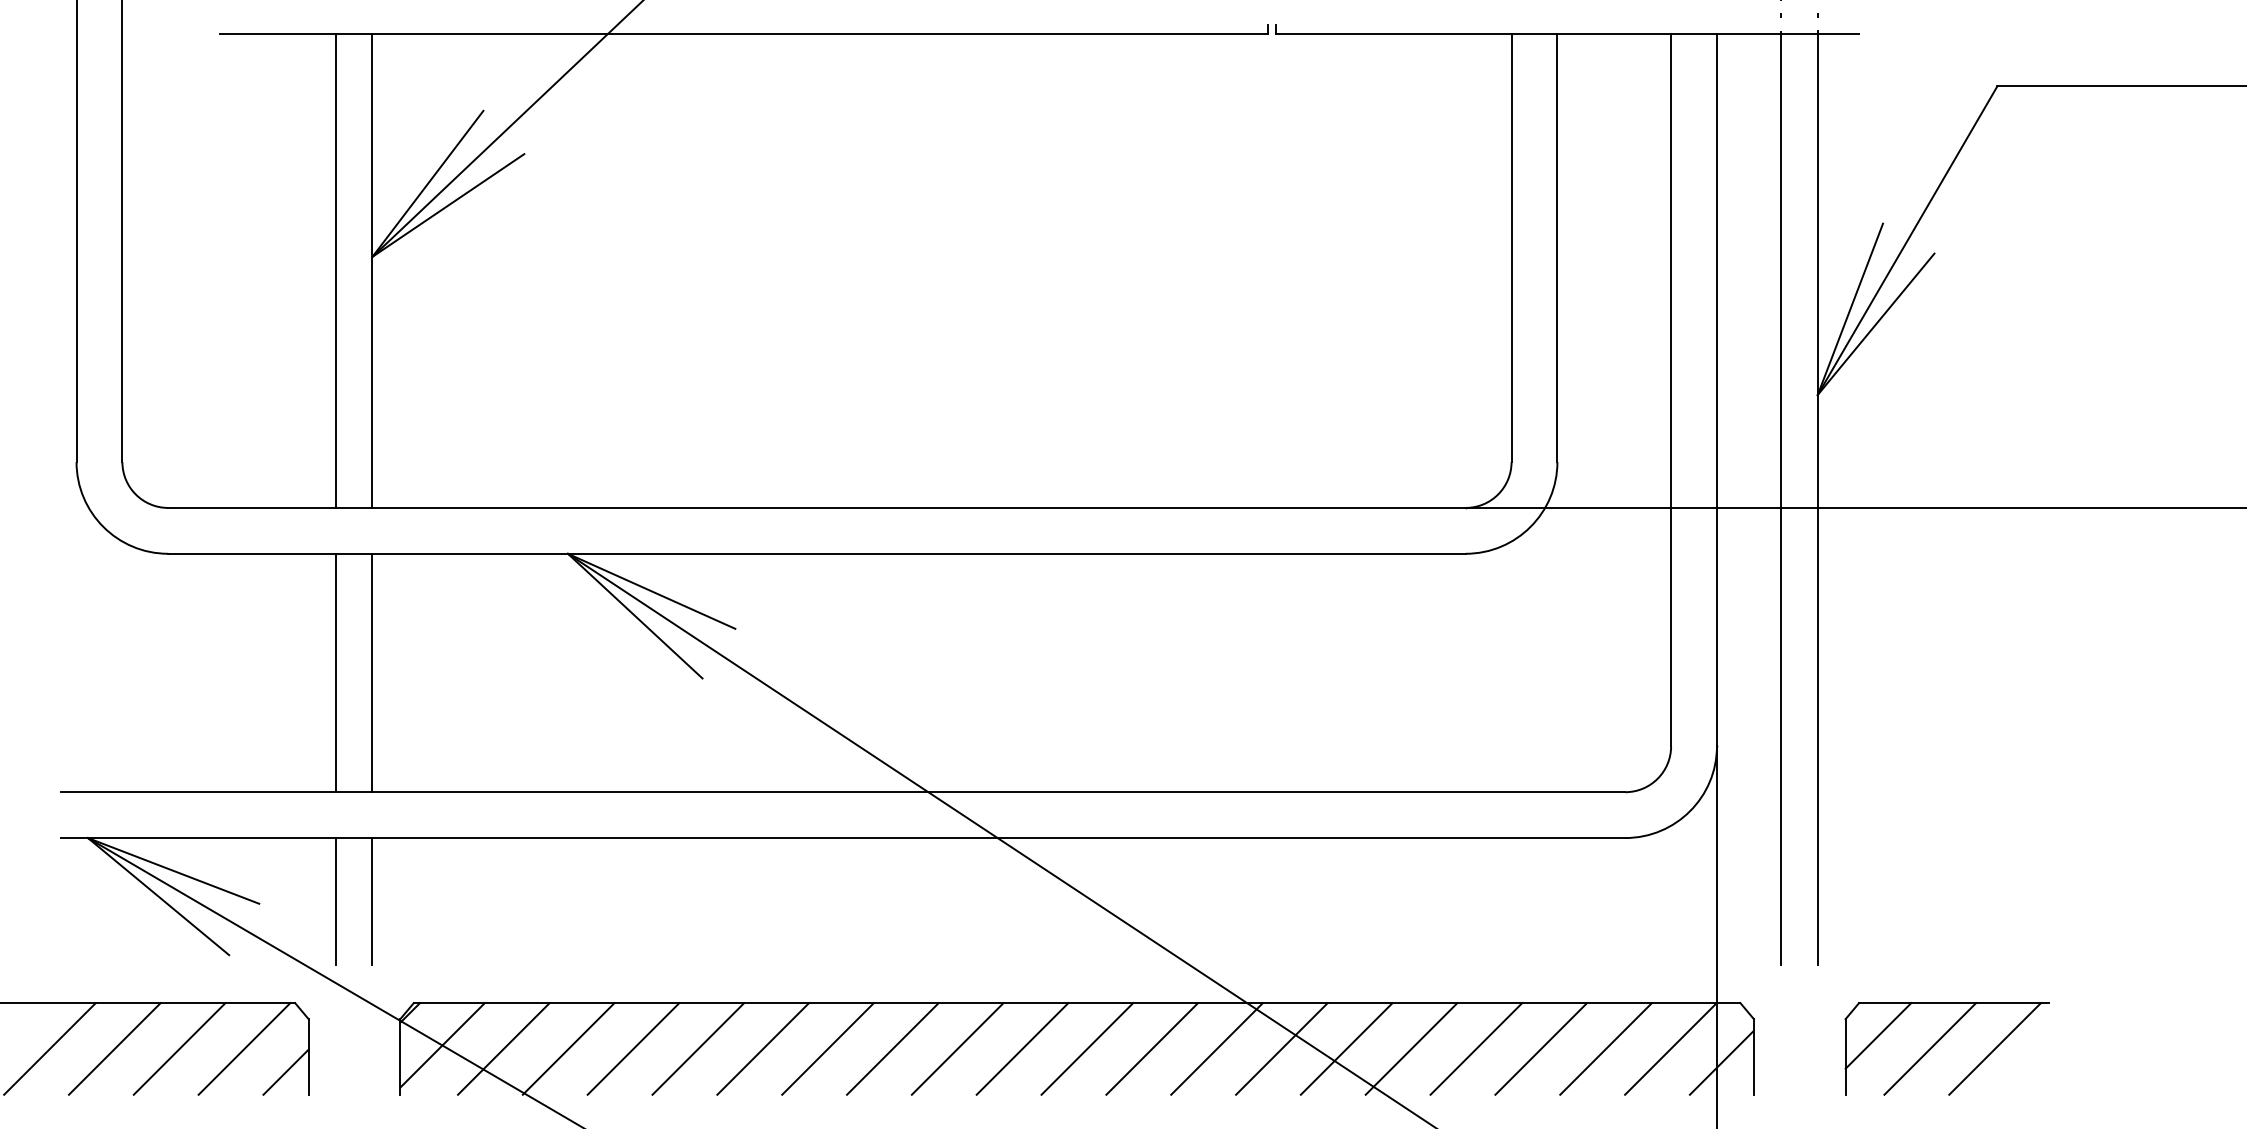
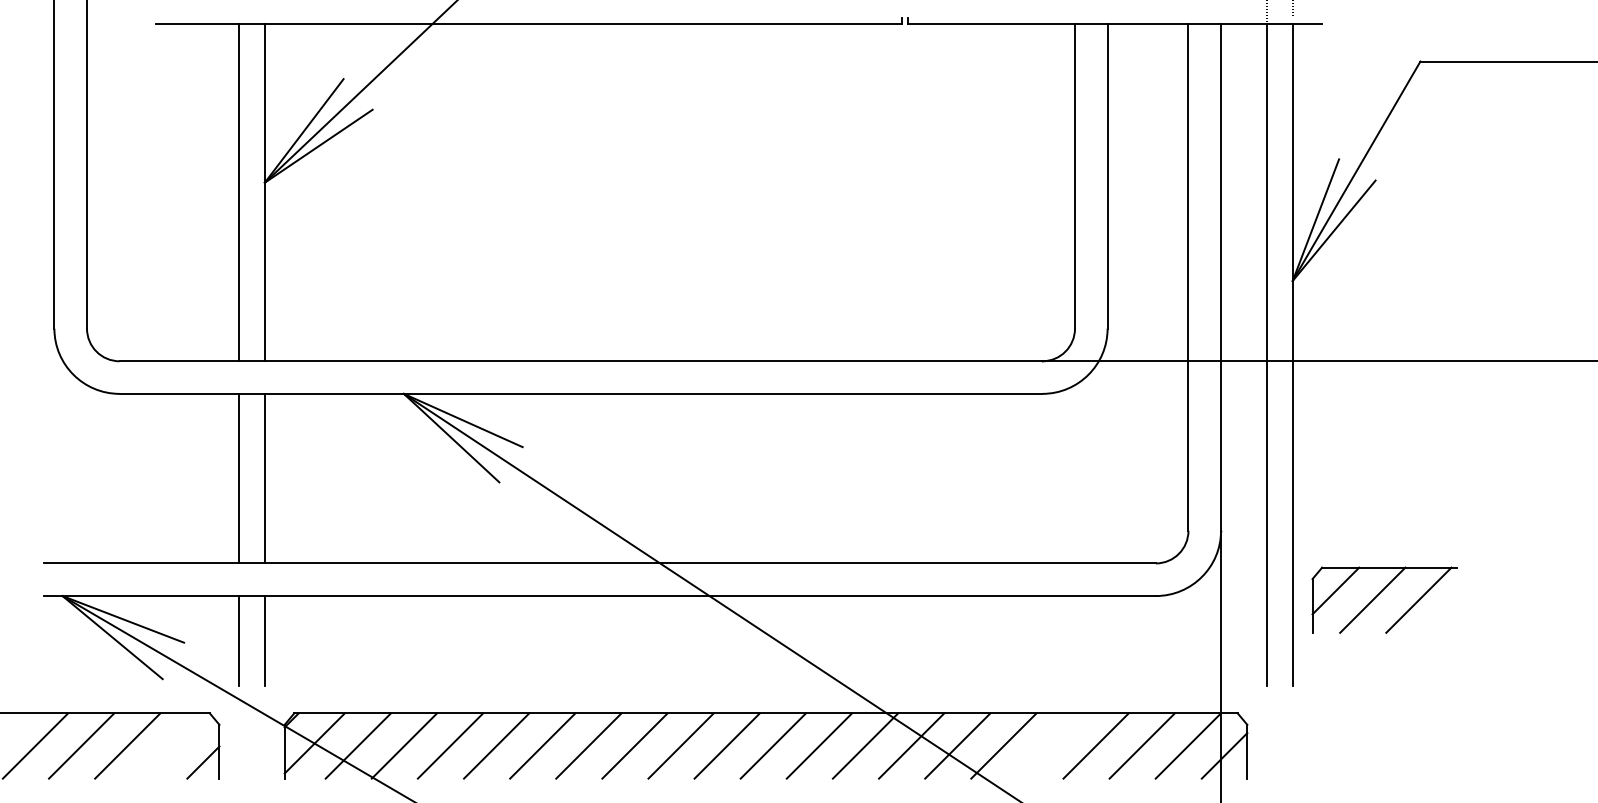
part: (1939, 1041) -> (1379, 594), moved
line: (244, 1048) -> (173, 745), removed
line: (1476, 1048) -> (1050, 745), removed

